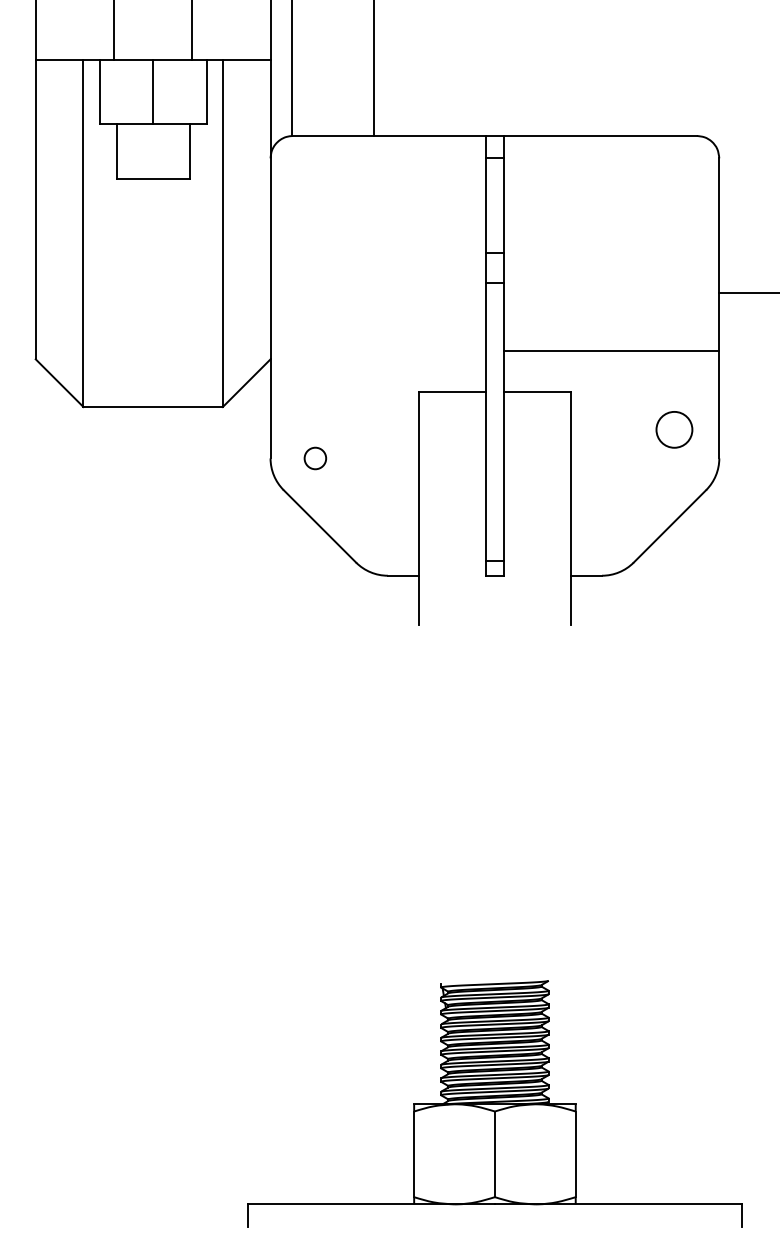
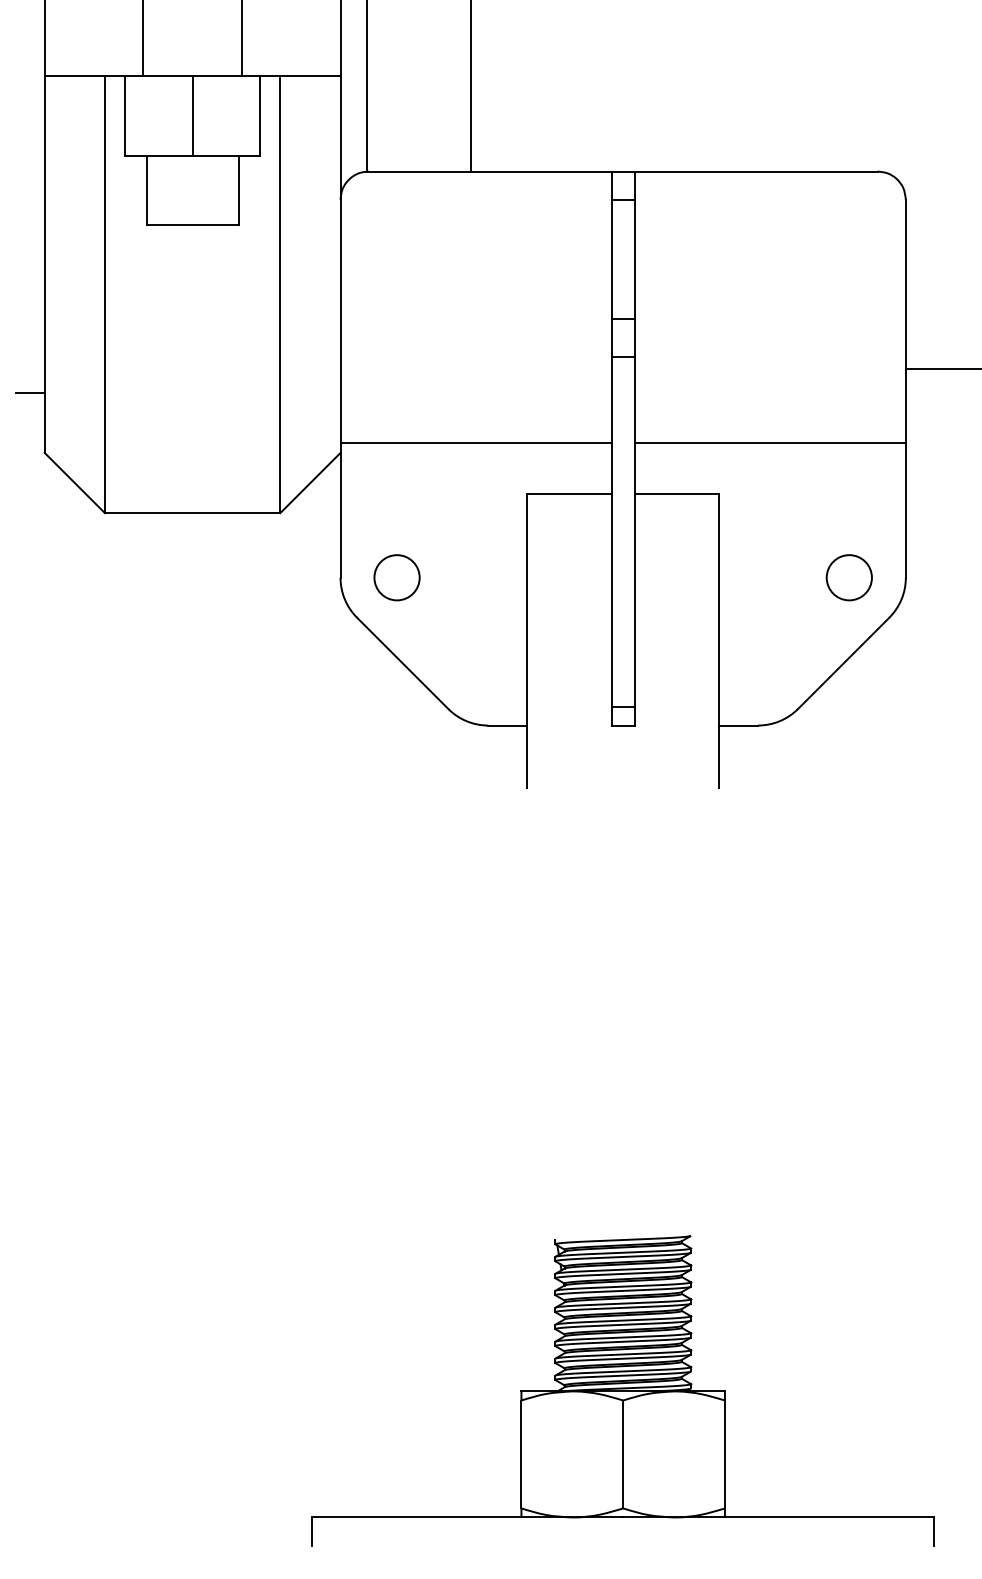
line: (24, 311) -> (30, 392), added
line: (377, 351) -> (475, 442), added
circle: (673, 429) -> (848, 577), moved
circle: (314, 458) -> (396, 577), size x1.67

